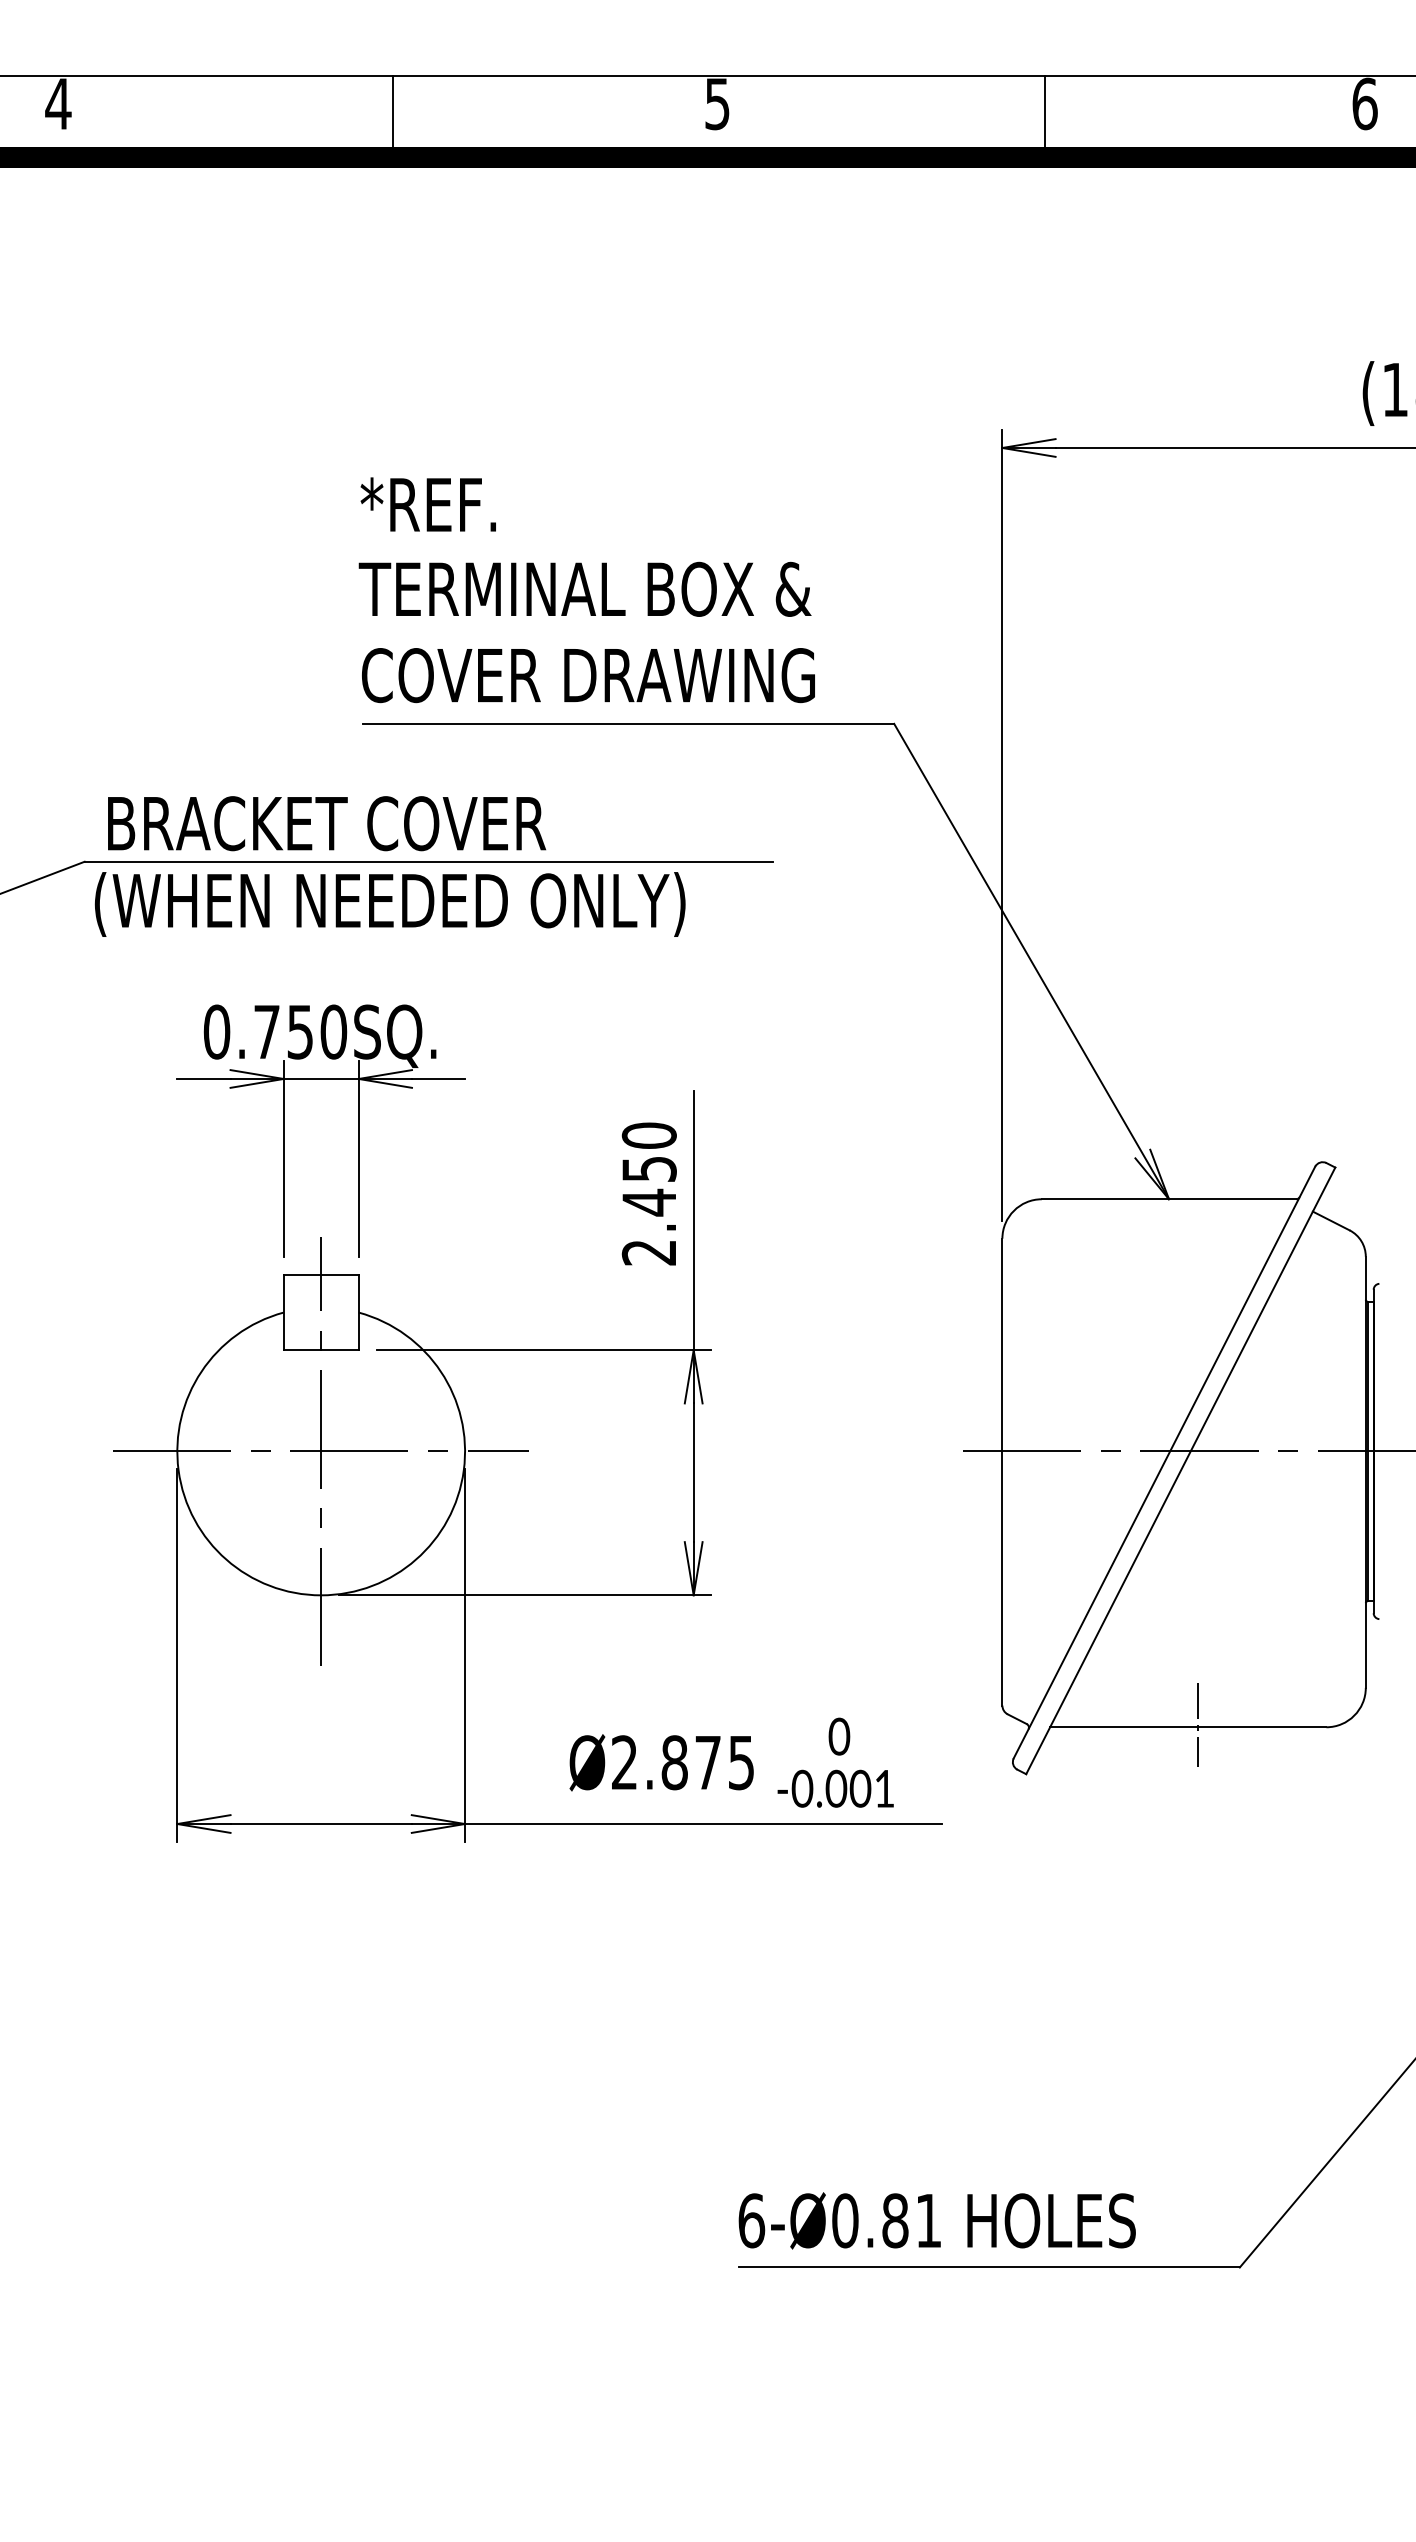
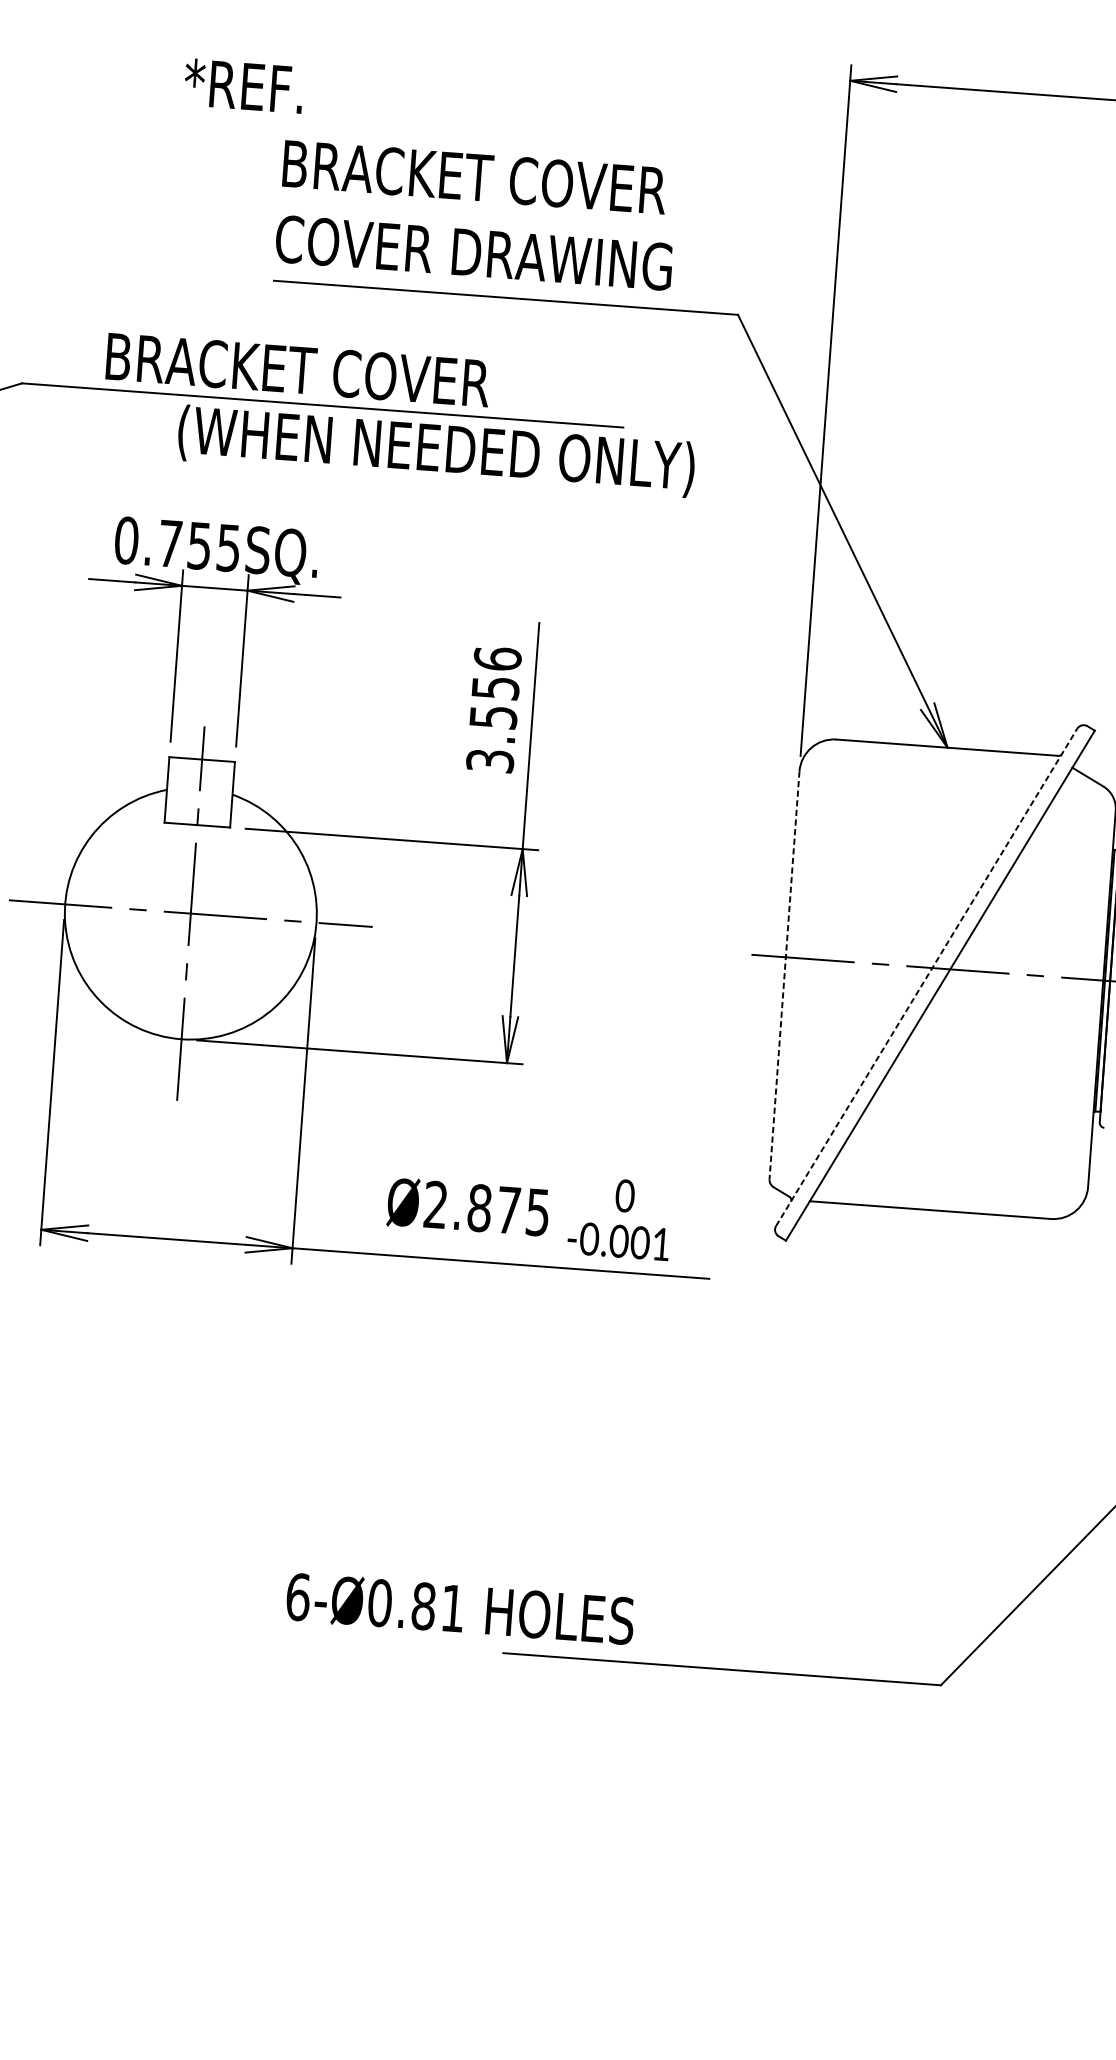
text: (427, 504) -> (243, 85), moved
text: (584, 588) -> (476, 176), TERMINAL BOX & -> BRACKET COVER
text: (327, 823) -> (298, 370), moved
text: (389, 904) -> (435, 451), moved
text: (333, 1031) -> (228, 547), 0.750SQ. -> 0.755SQ.
text: (648, 1193) -> (493, 709), 2.450 -> 3.556
line: (1164, 1462) -> (926, 977), solid -> dashed
line: (1002, 1472) -> (784, 975), solid -> dashed
line: (1198, 1724) -> (939, 1208), removed
text: (936, 2220) -> (459, 1608), moved

